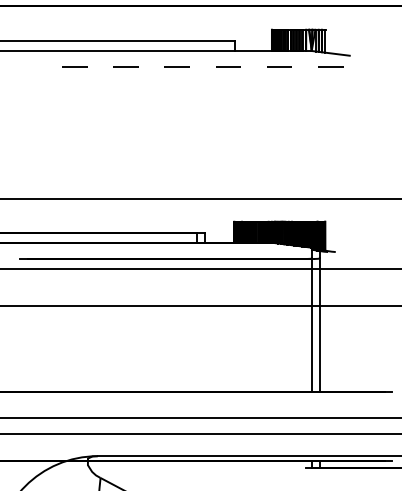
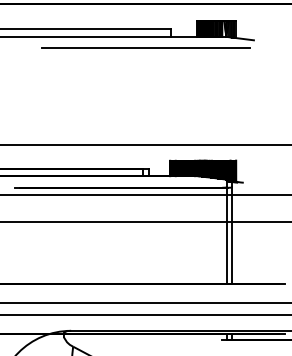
line: (200, 67) -> (145, 48), dashed -> solid

